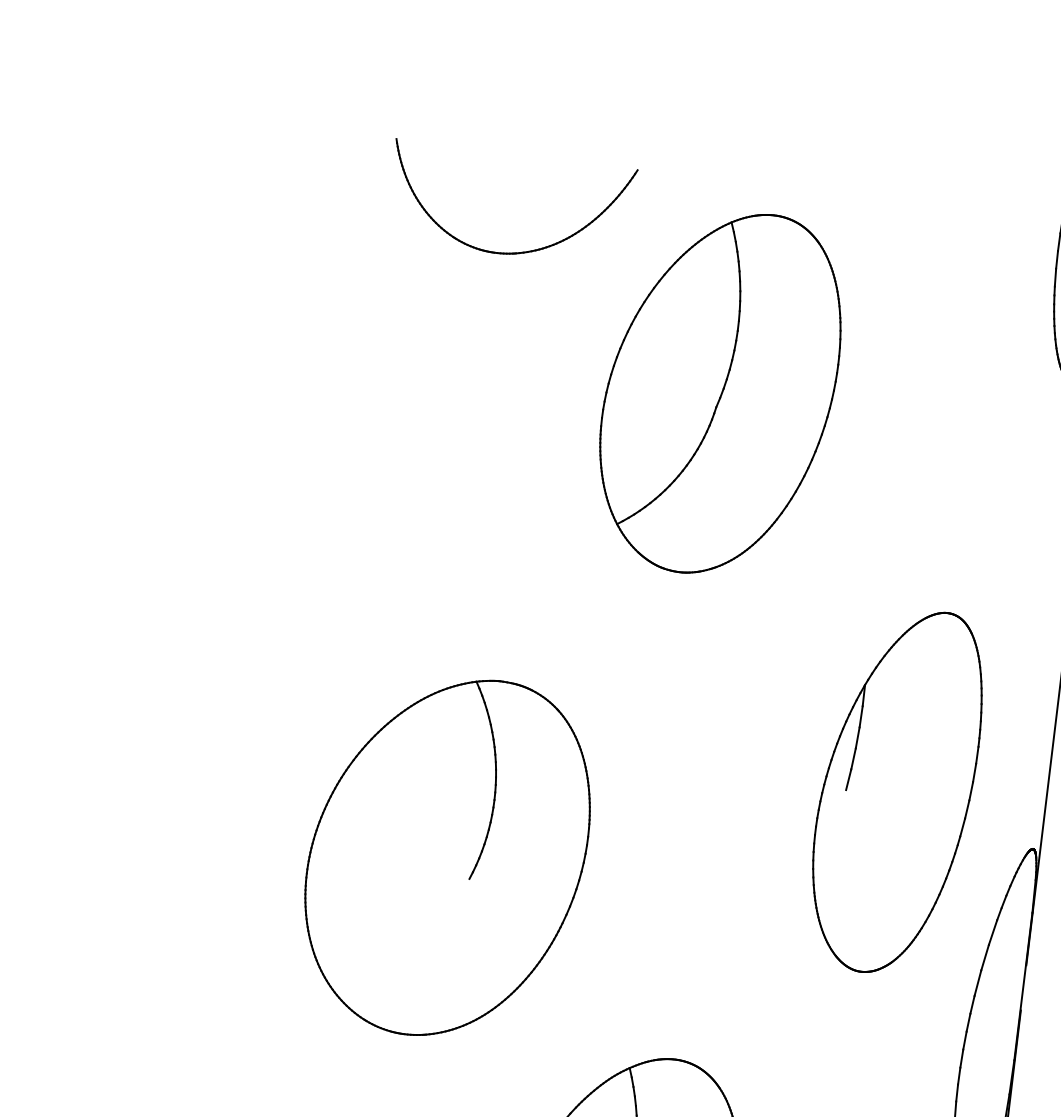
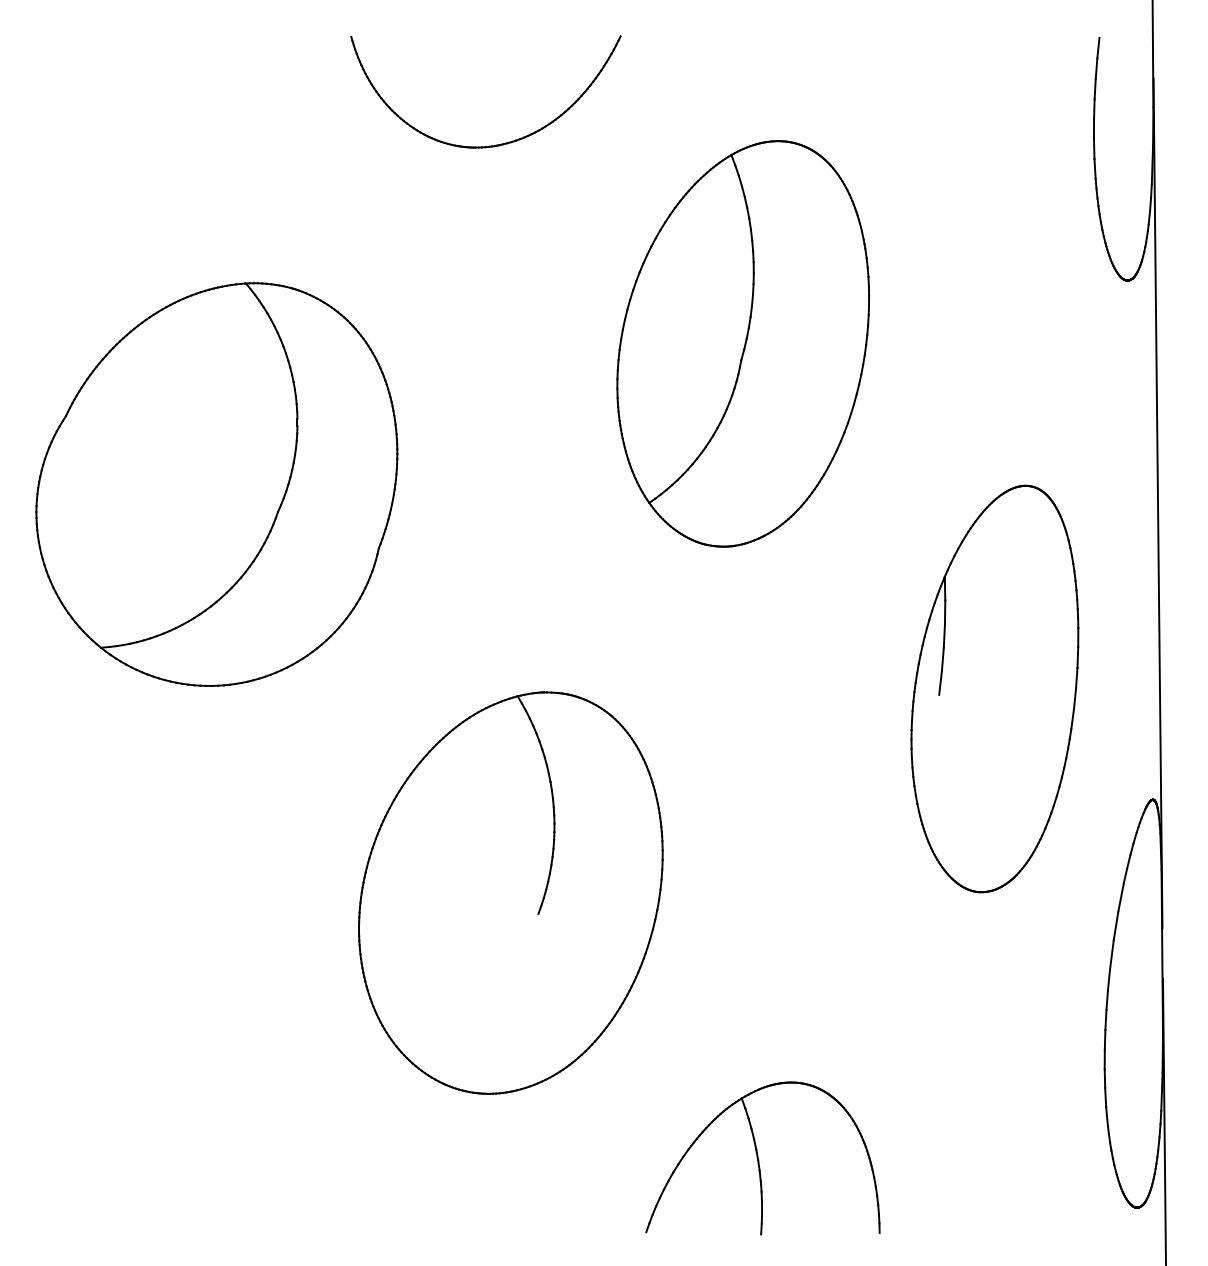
part: (513, 252) -> (496, 144), moved
part: (231, 456) -> (216, 484), added
part: (896, 790) -> (994, 688), moved

